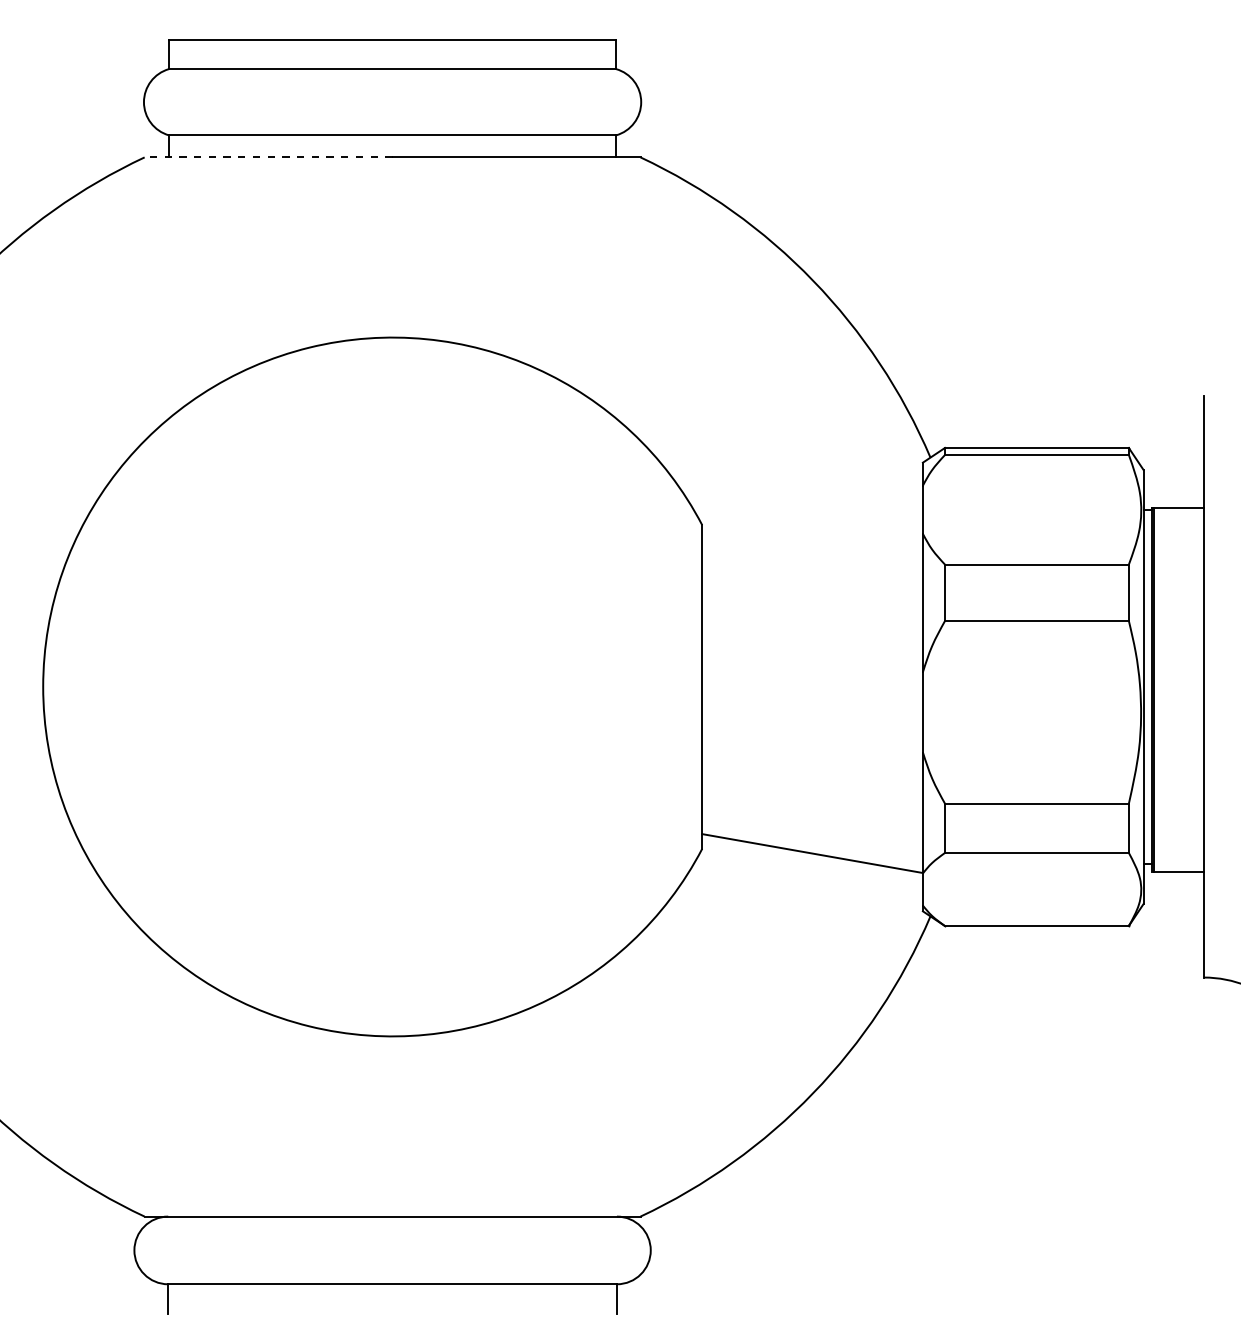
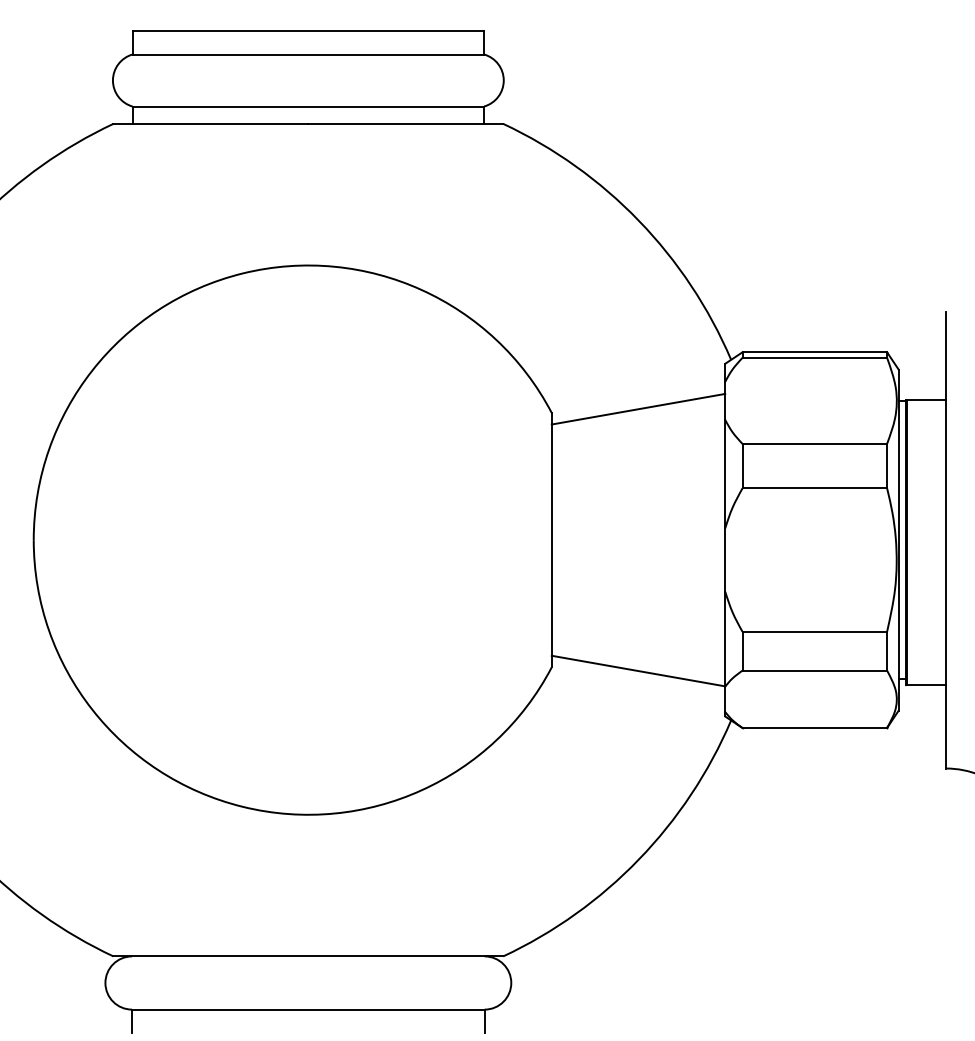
line: (268, 157) -> (210, 123), dashed -> solid
line: (812, 519) -> (638, 408), added

